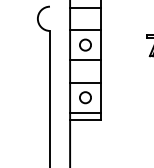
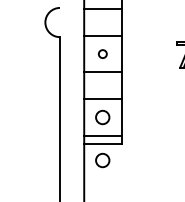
circle: (85, 44) -> (102, 53), size x0.6
circle: (85, 133) -> (102, 160), added

